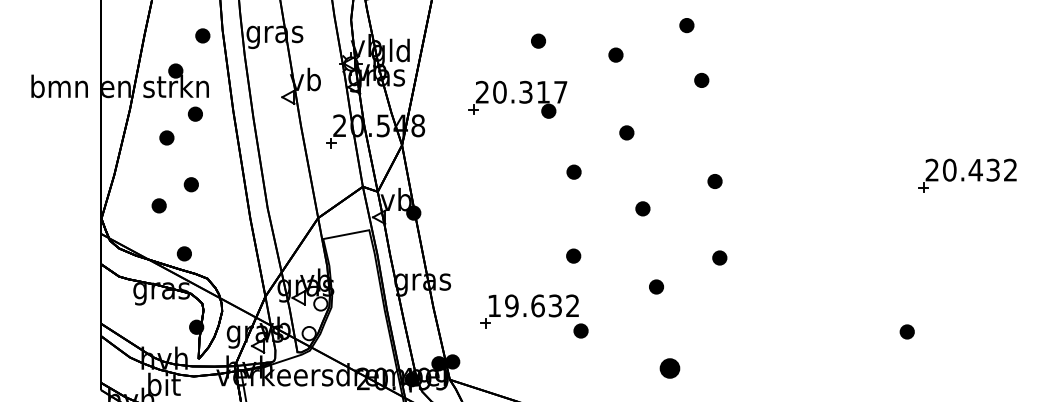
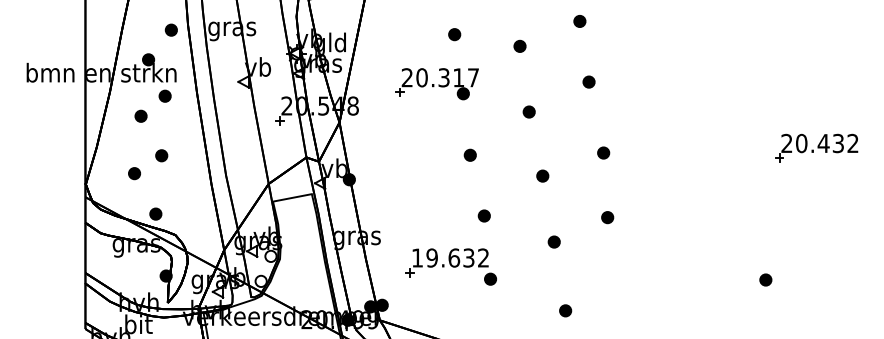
part: (701, 79) -> (588, 81), moved
part: (573, 171) -> (469, 154), moved
part: (669, 368) -> (565, 310), size x0.71

